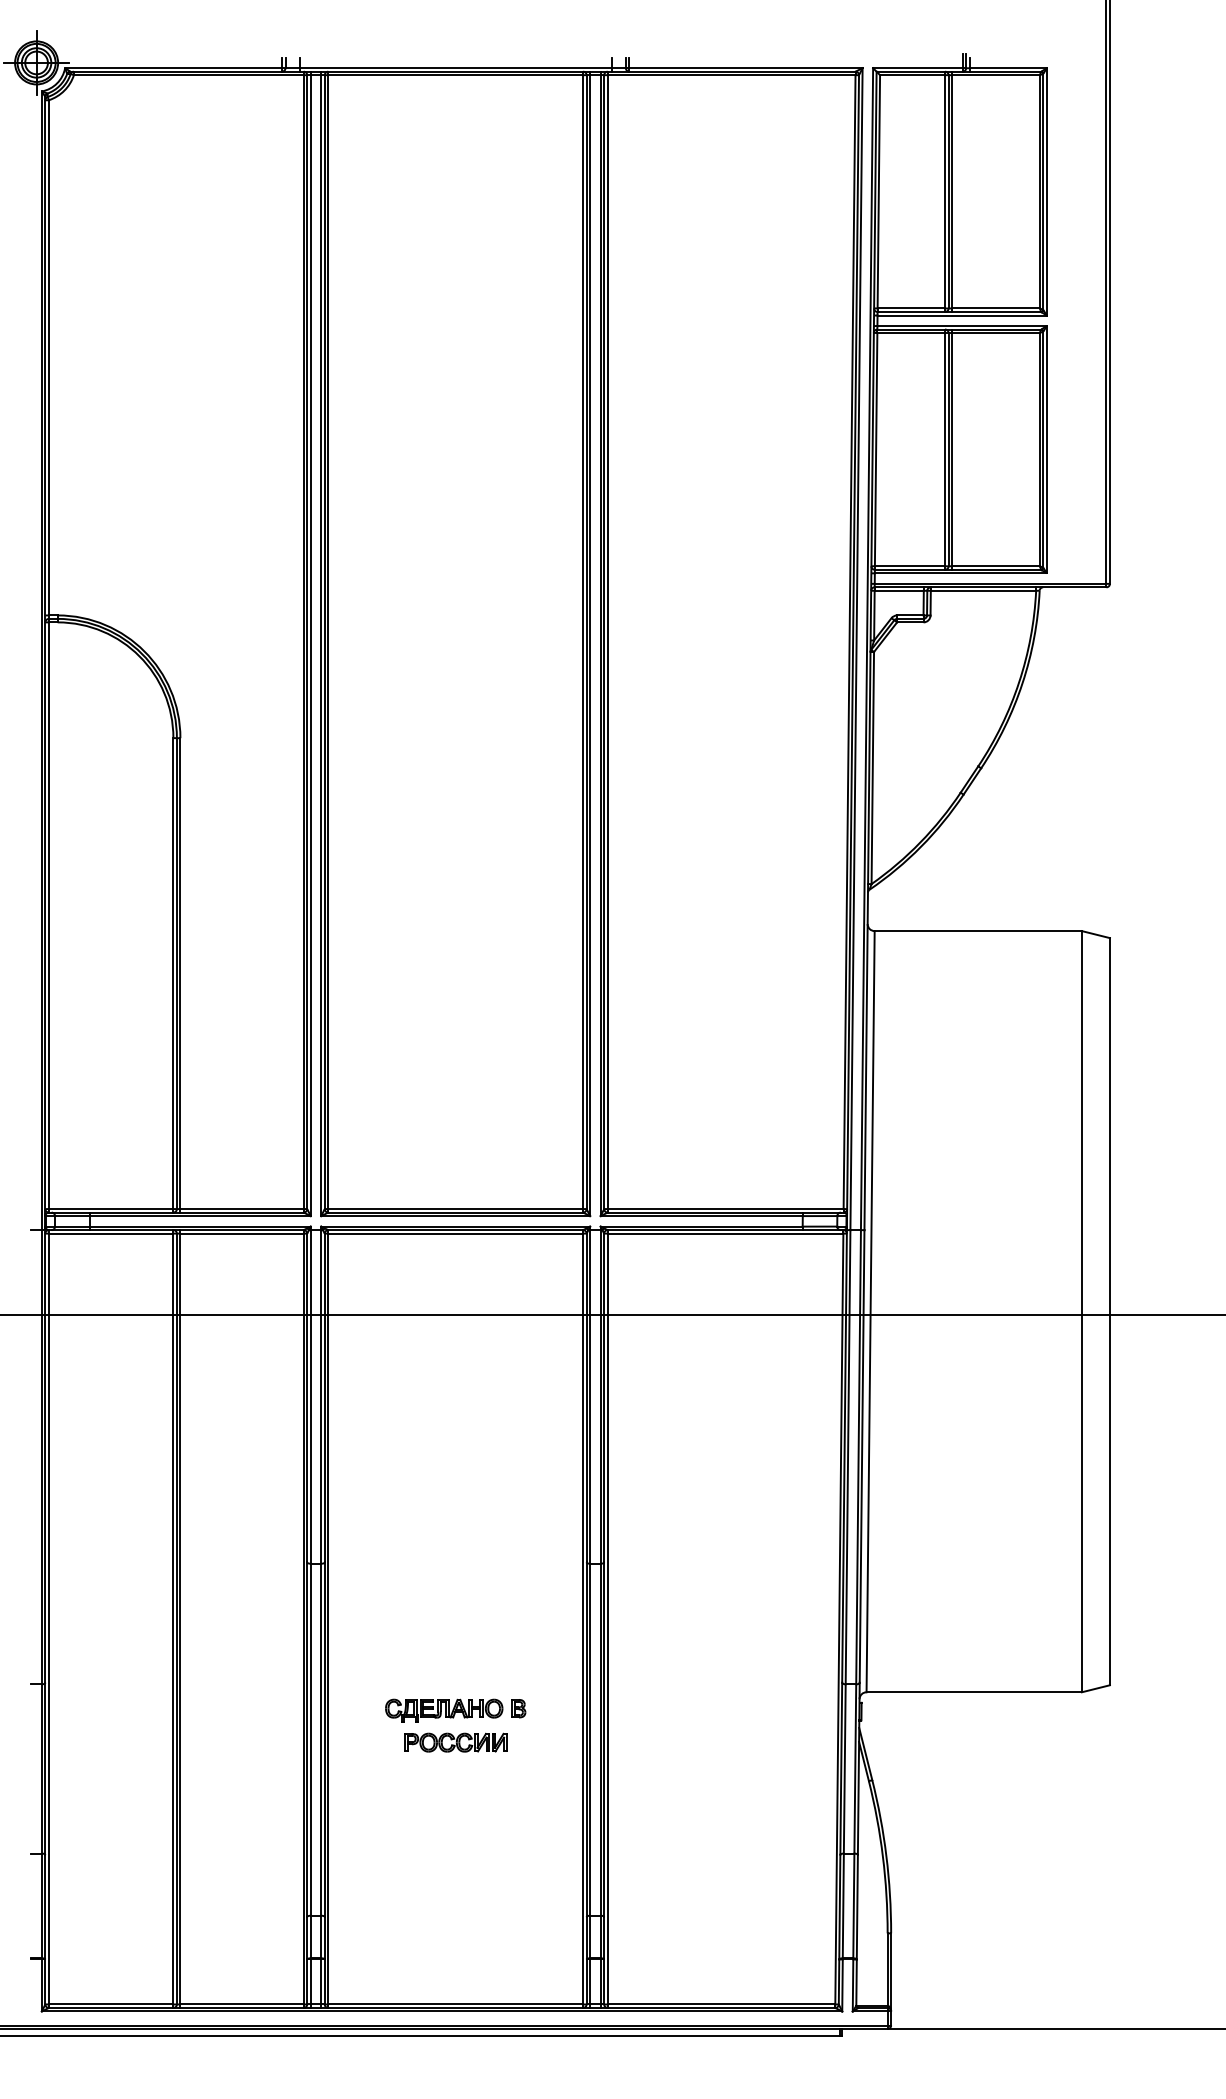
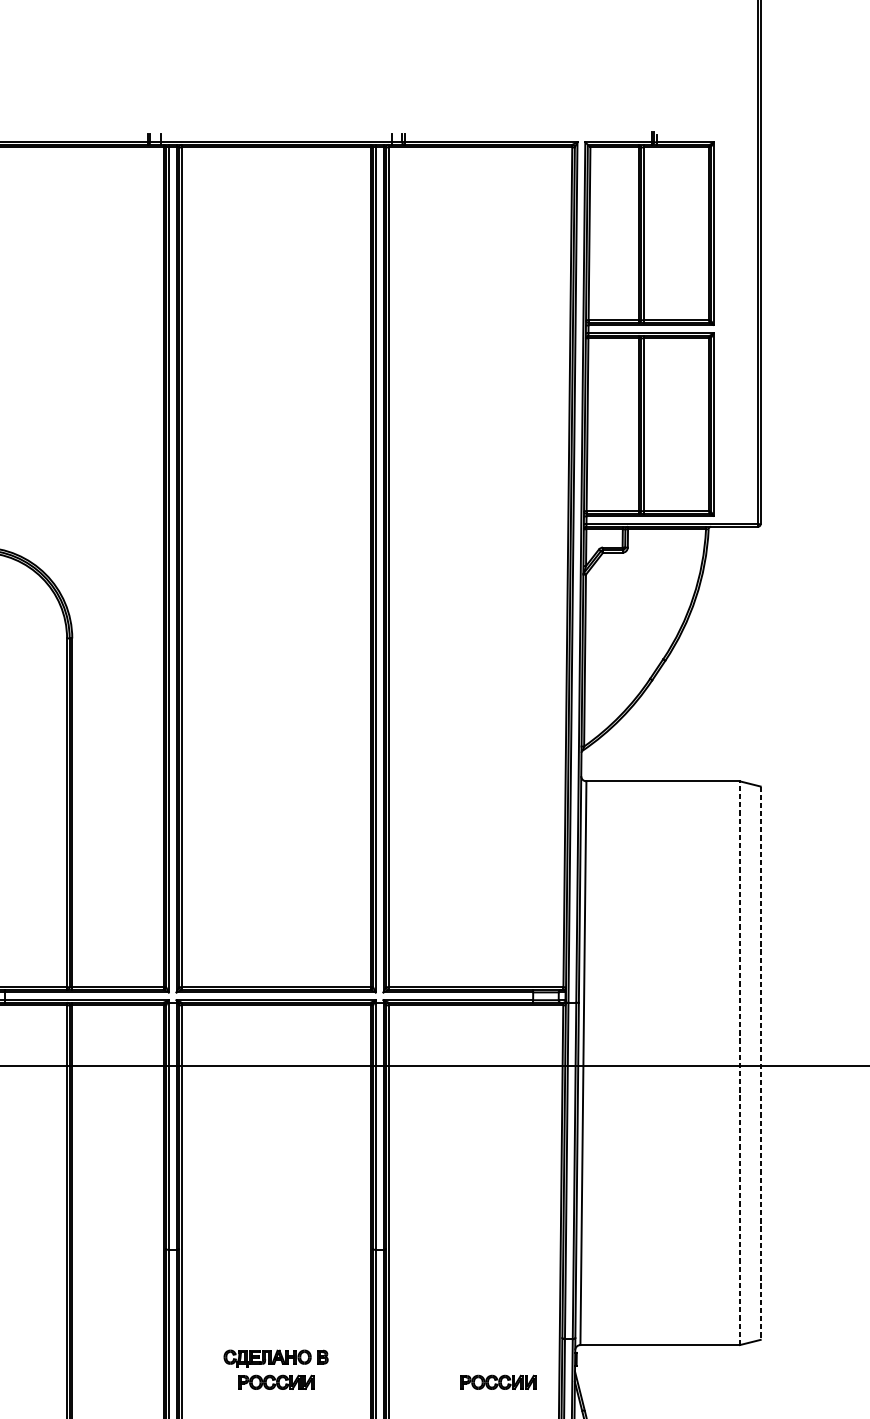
line: (1081, 1311) -> (739, 1063), solid -> dashed
line: (1109, 1311) -> (760, 1063), solid -> dashed
part: (755, 1742) -> (498, 1382), added

